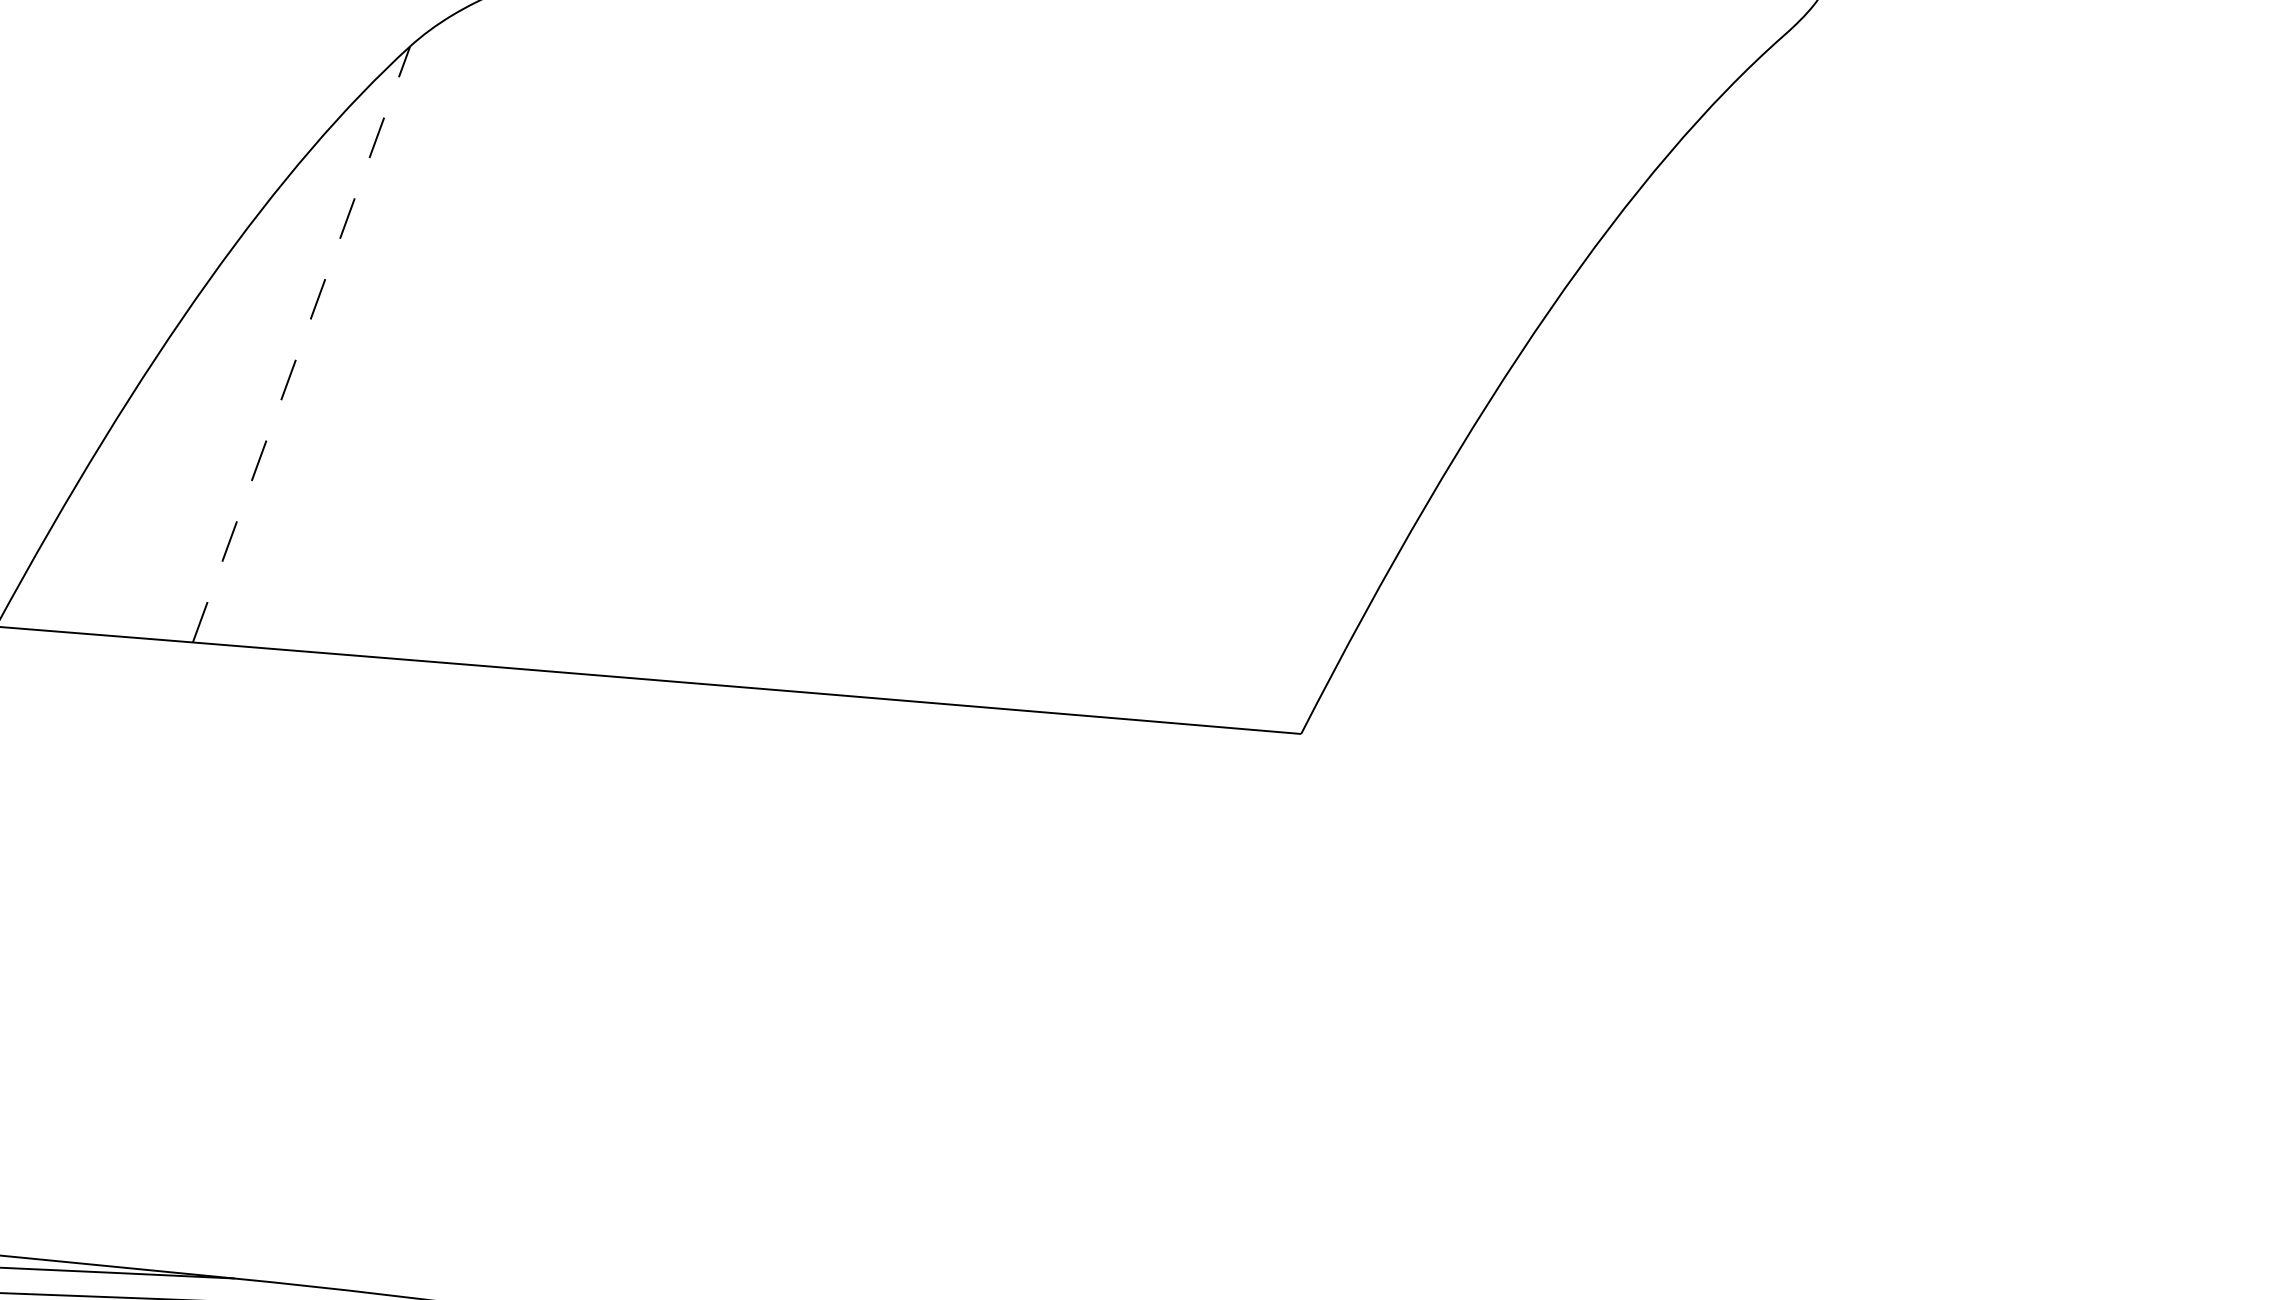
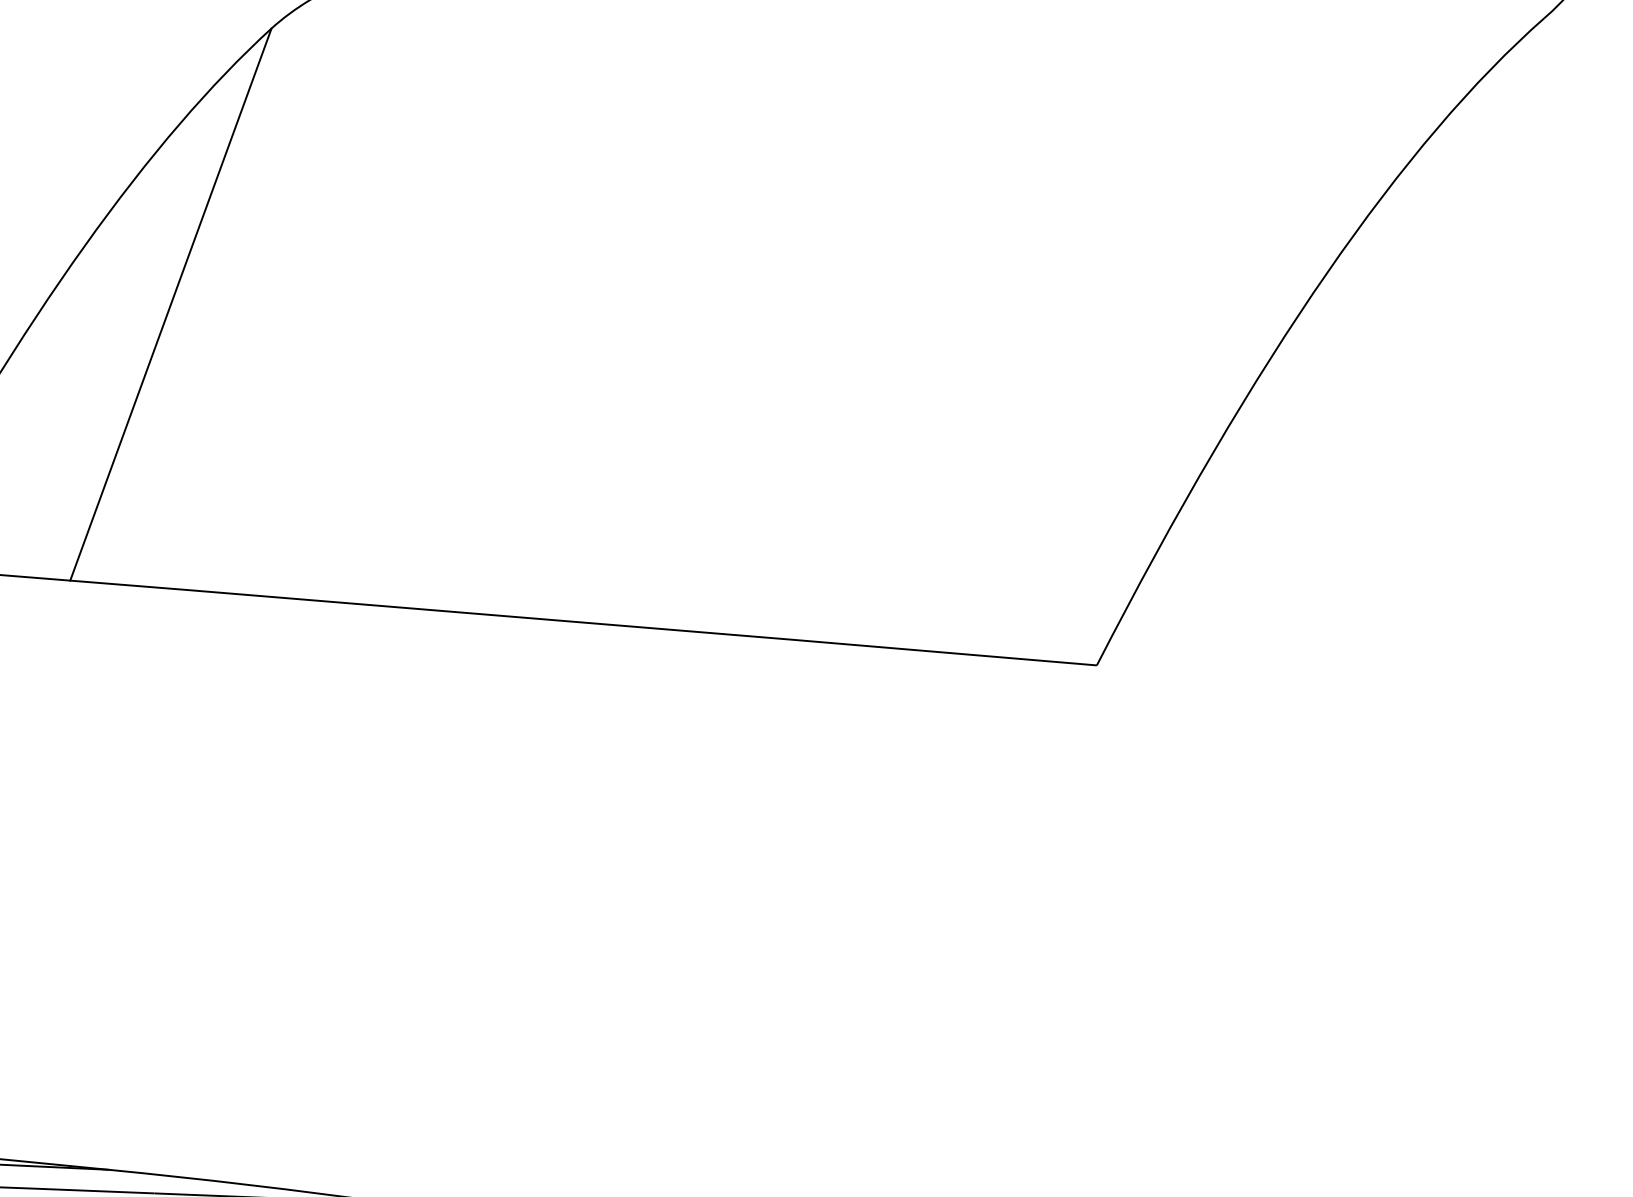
line: (301, 343) -> (170, 303), dashed -> solid

